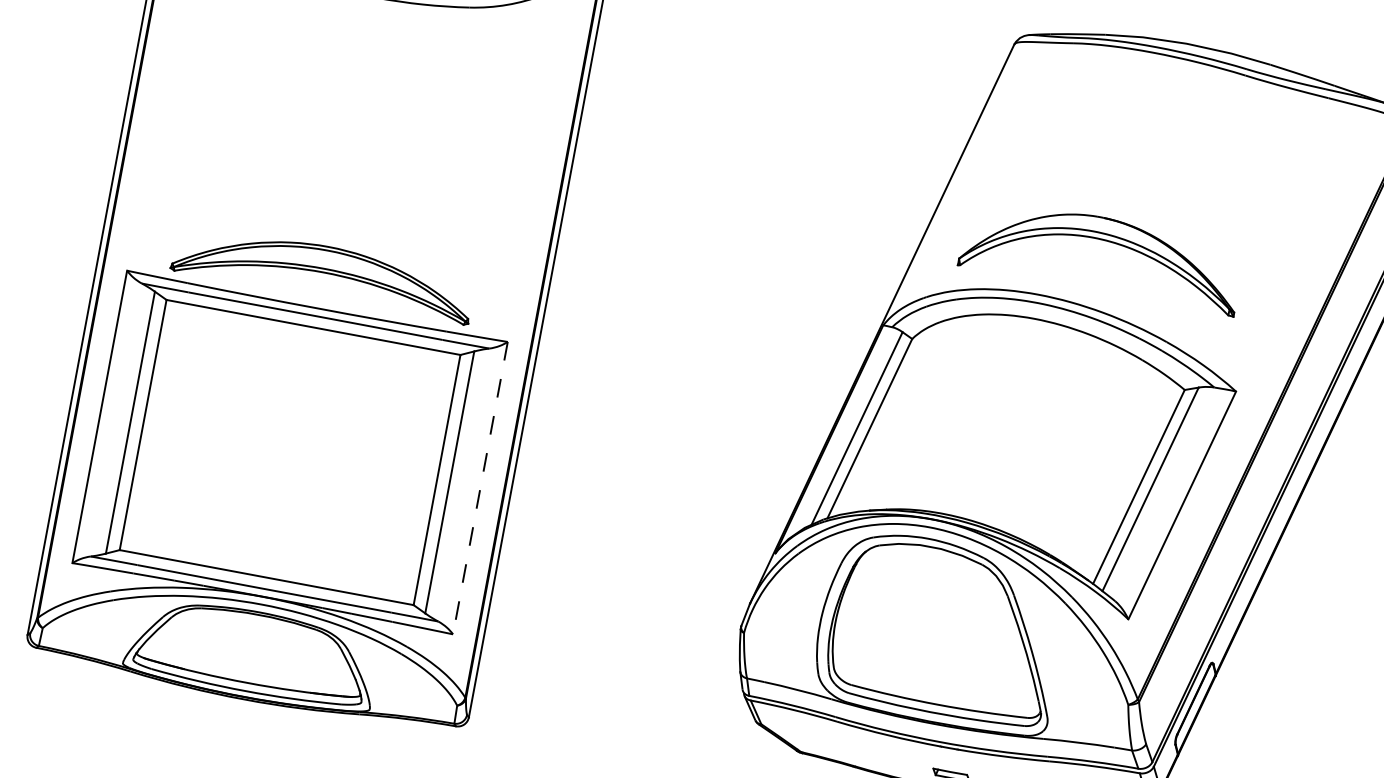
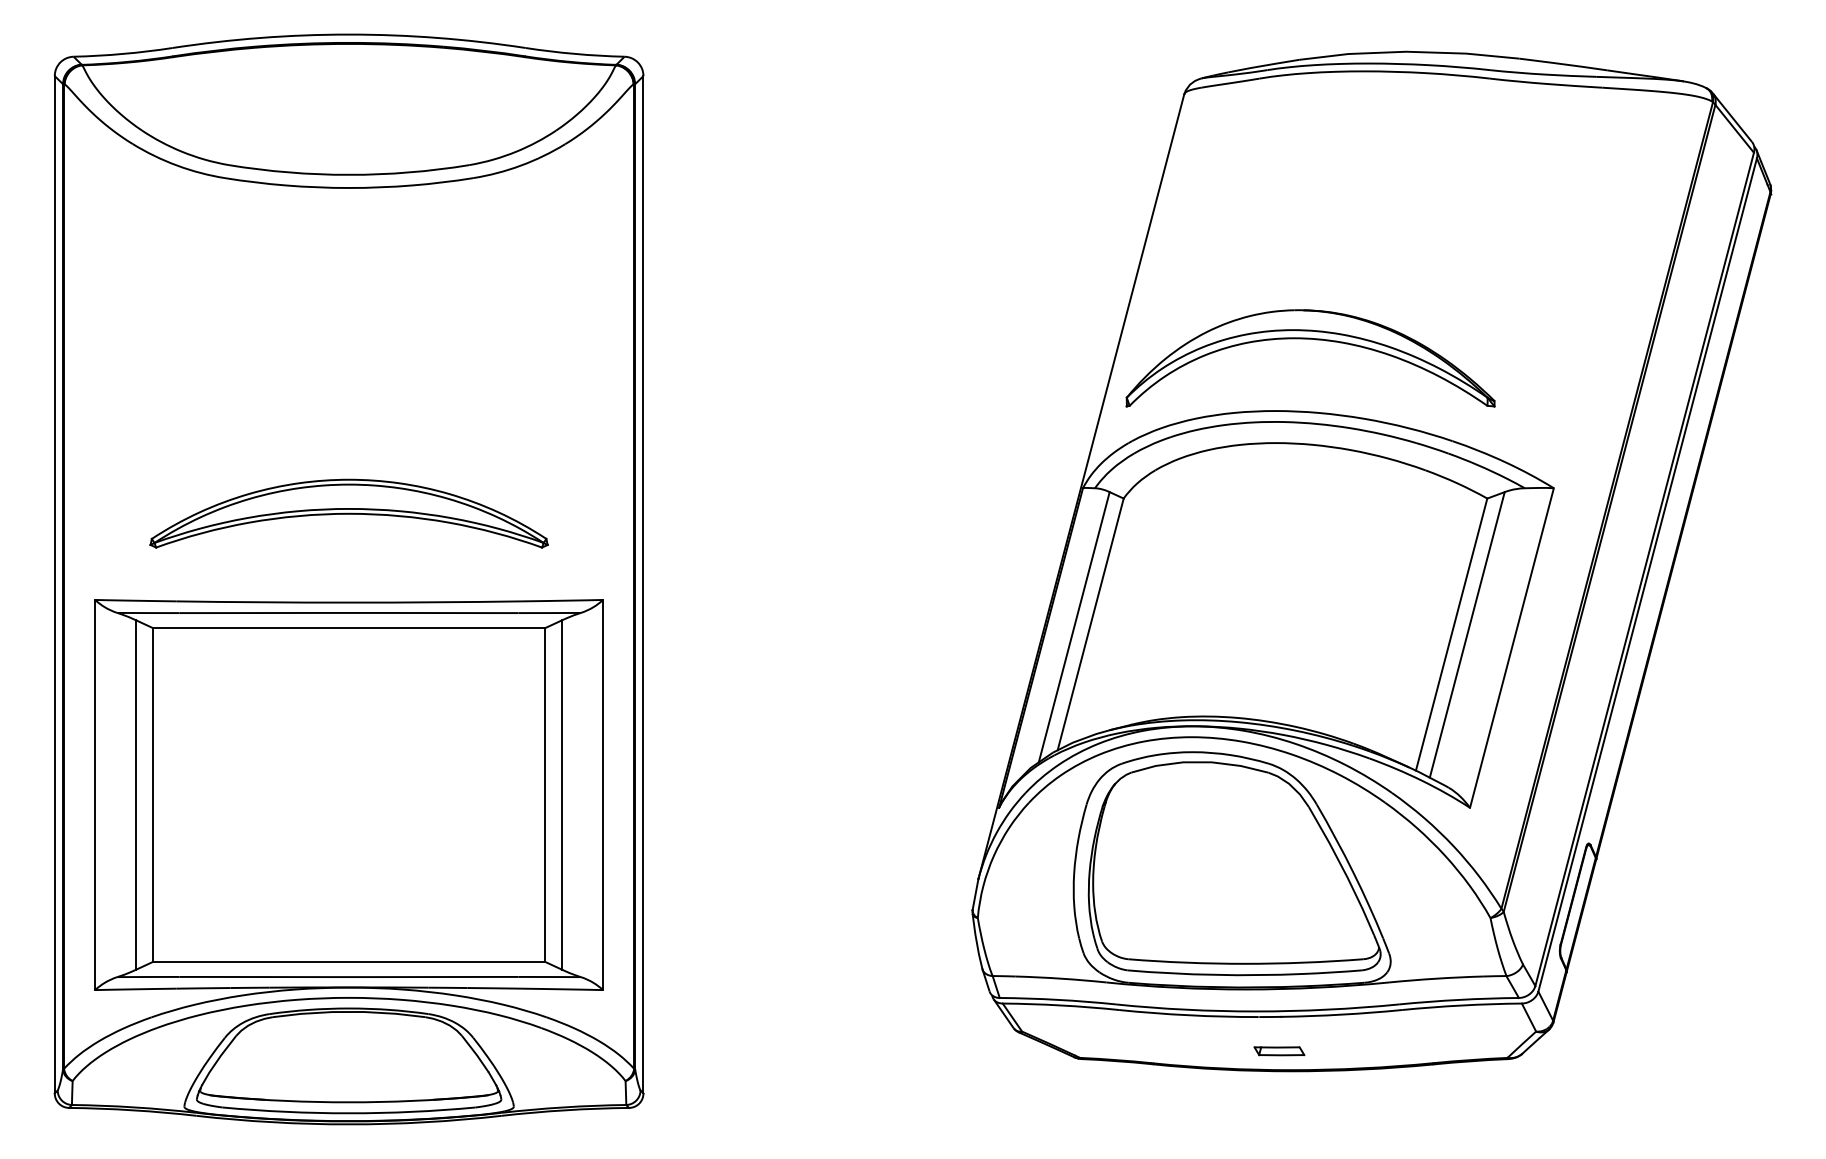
part: (1109, 242) -> (1316, 340), moved
part: (323, 272) -> (348, 513), moved
line: (480, 488) -> (603, 795), dashed -> solid

